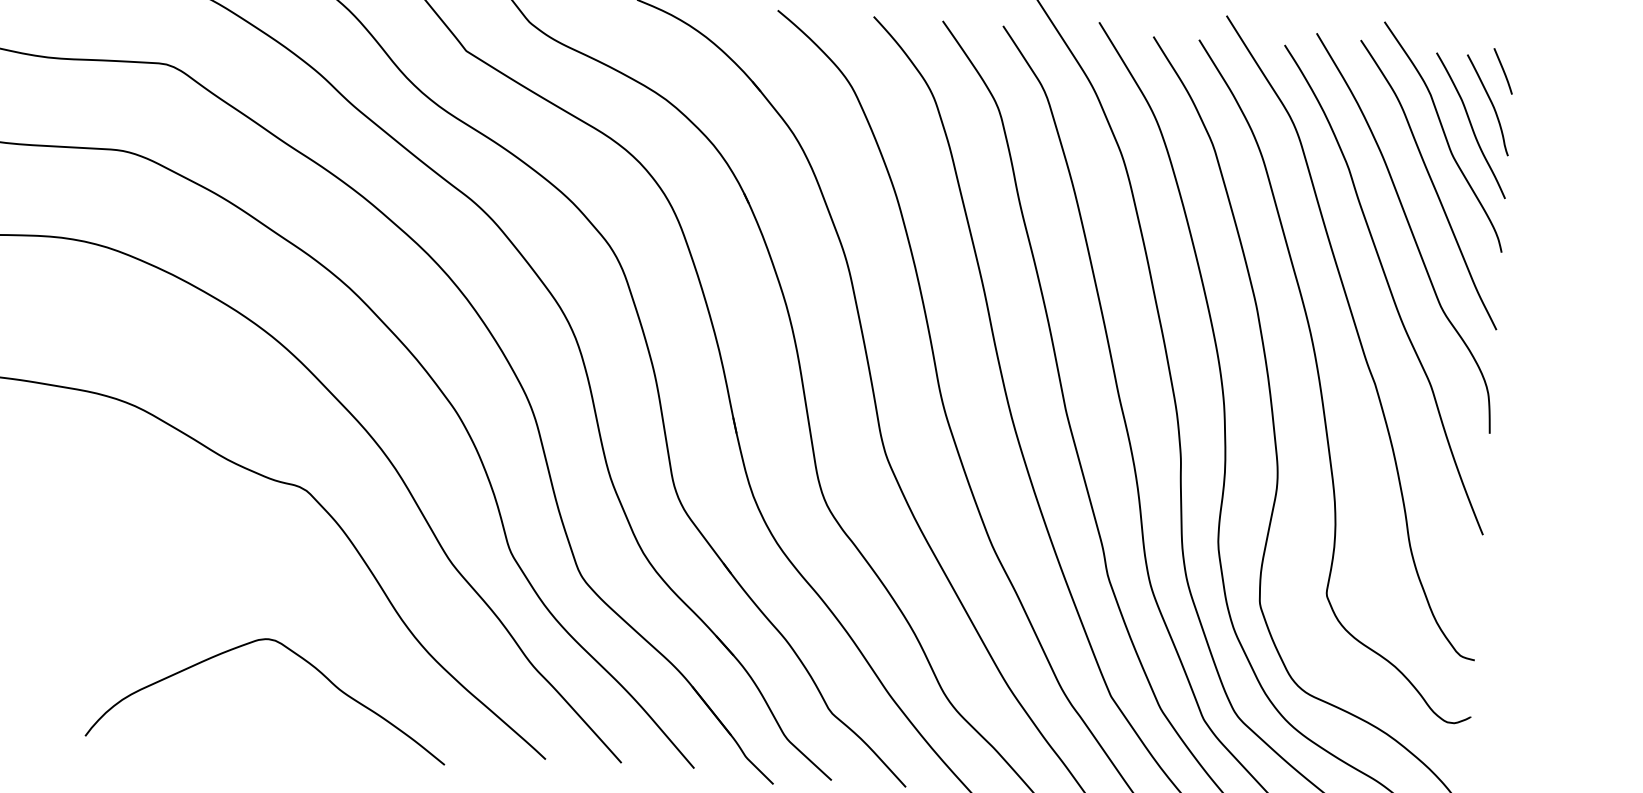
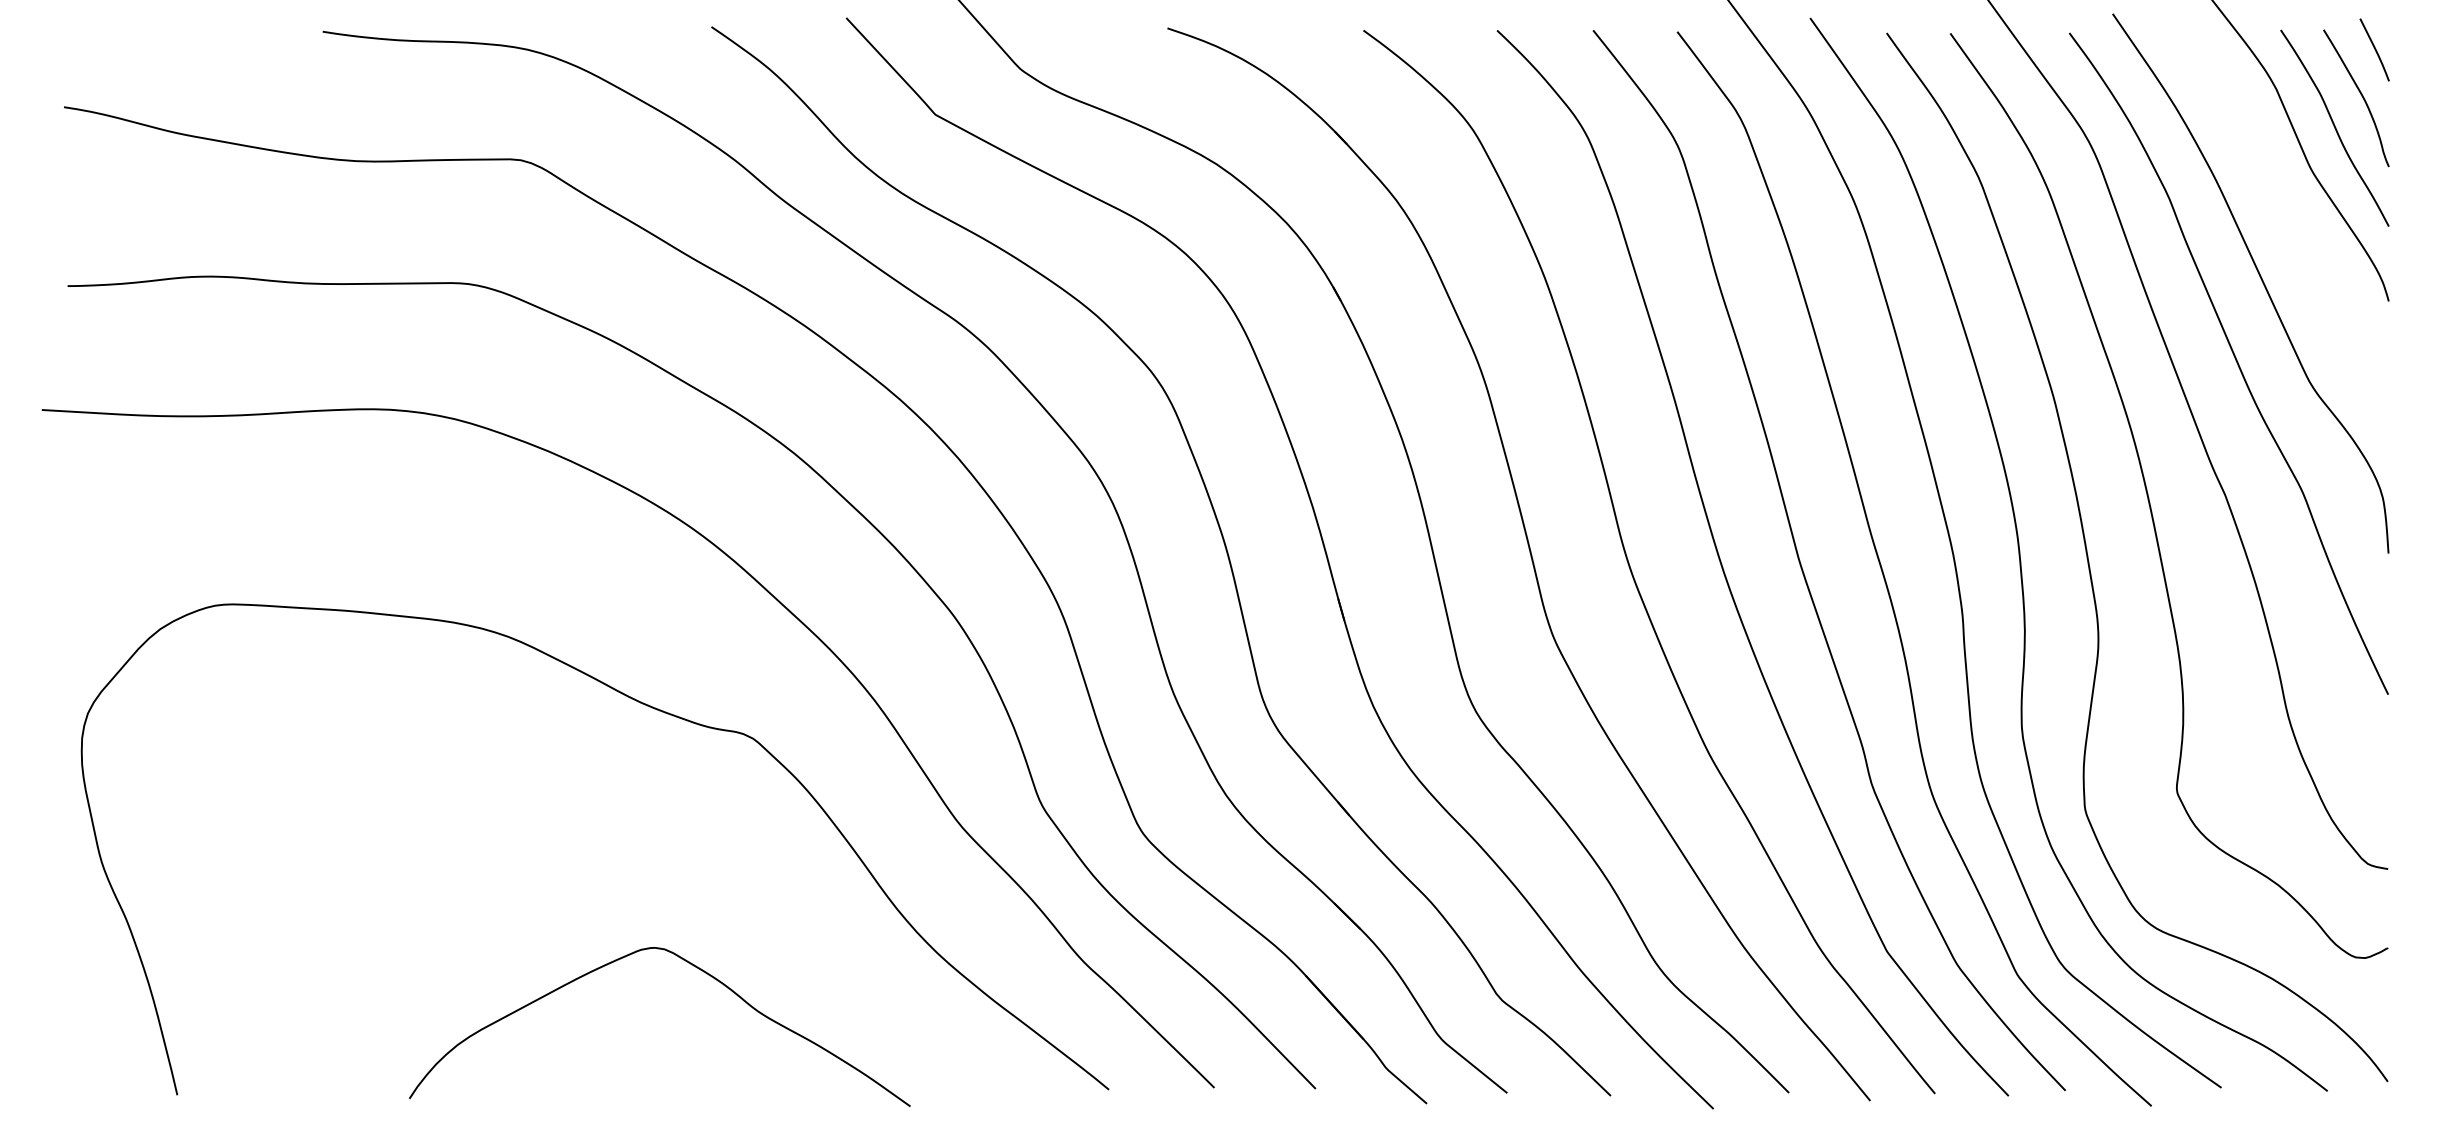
curve: (1432, 184) -> (2286, 212), removed
curve: (295, 654) -> (693, 966), moved

